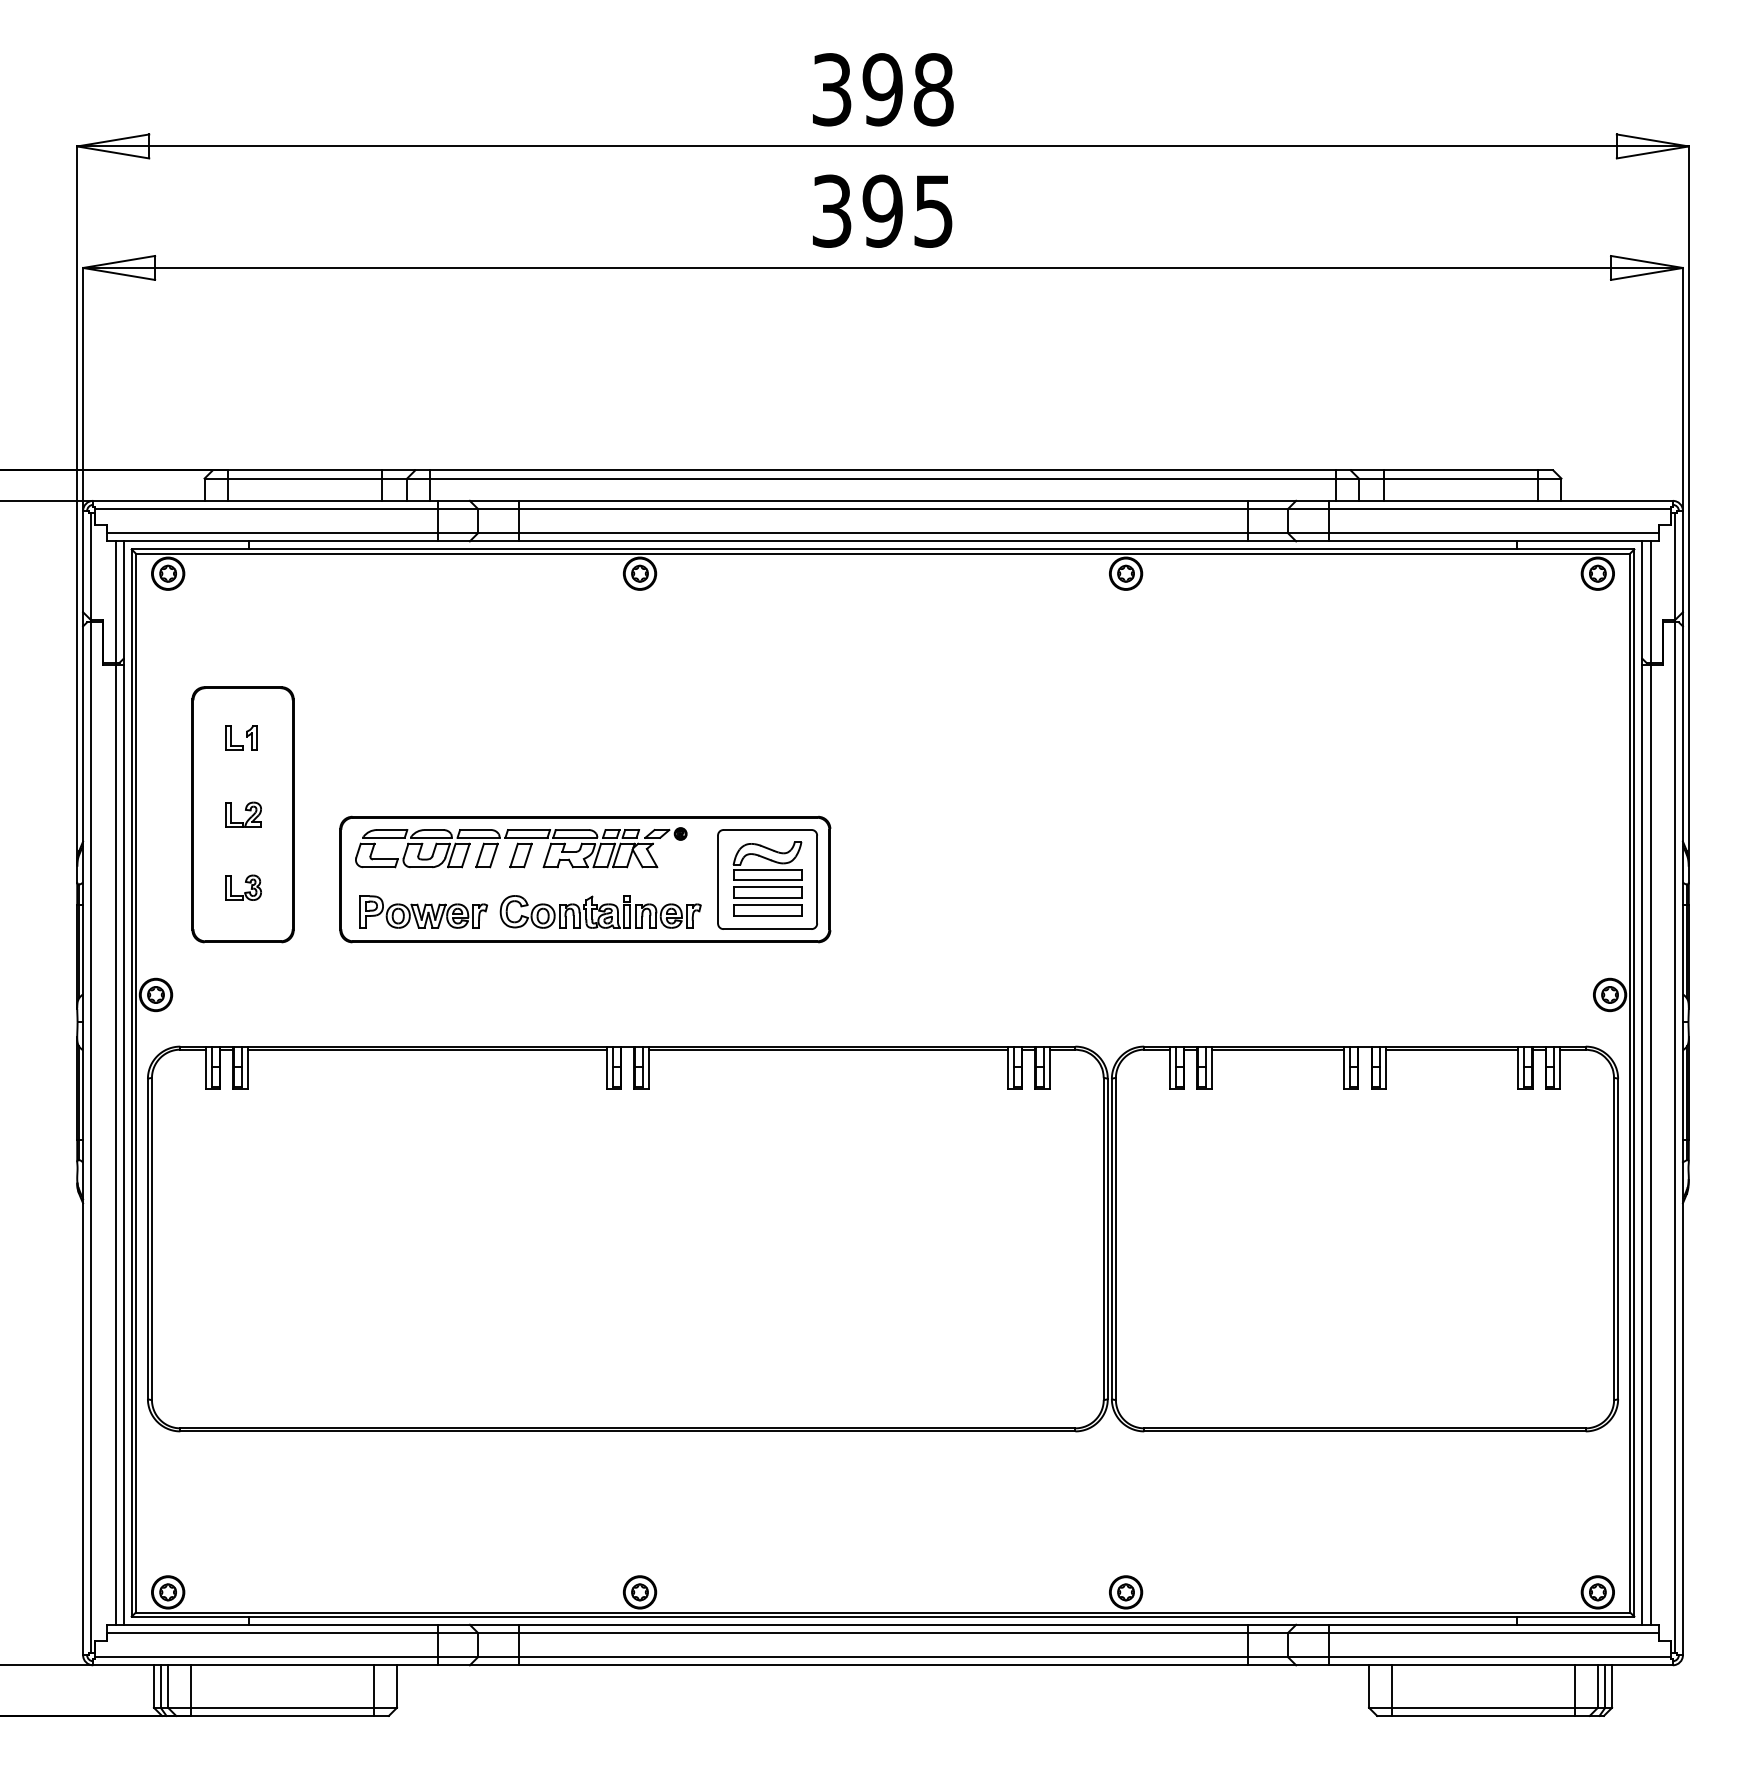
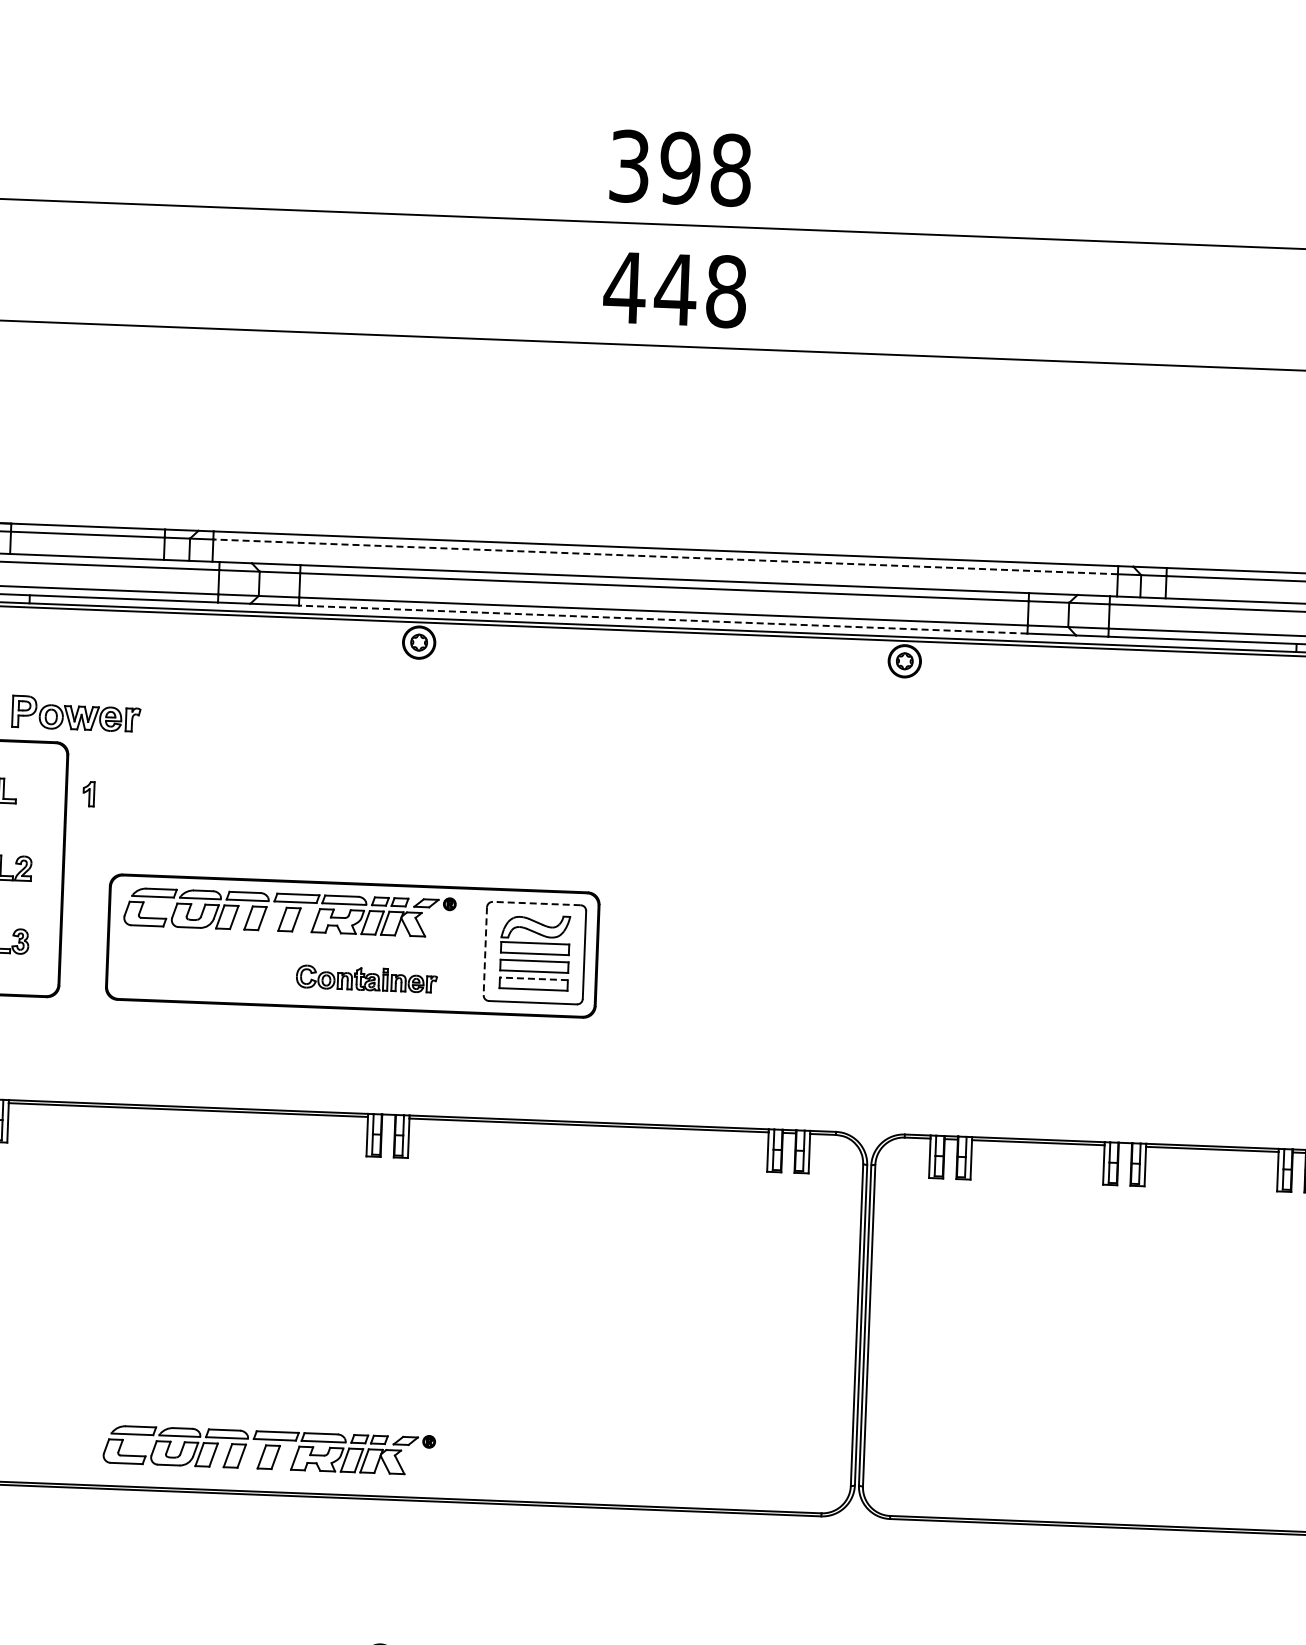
text: (881, 210) -> (674, 288), 395 -> 448
line: (883, 478) -> (666, 556), solid -> dashed
line: (883, 541) -> (663, 619), solid -> dashed
part: (251, 737) -> (88, 793), moved
line: (767, 829) -> (536, 903), solid -> dashed
line: (717, 879) -> (484, 951), solid -> dashed
line: (767, 905) -> (533, 979), solid -> dashed
part: (423, 911) -> (76, 713), moved
part: (600, 911) -> (366, 978), size x0.7
part: (521, 1385) -> (269, 1449), added

